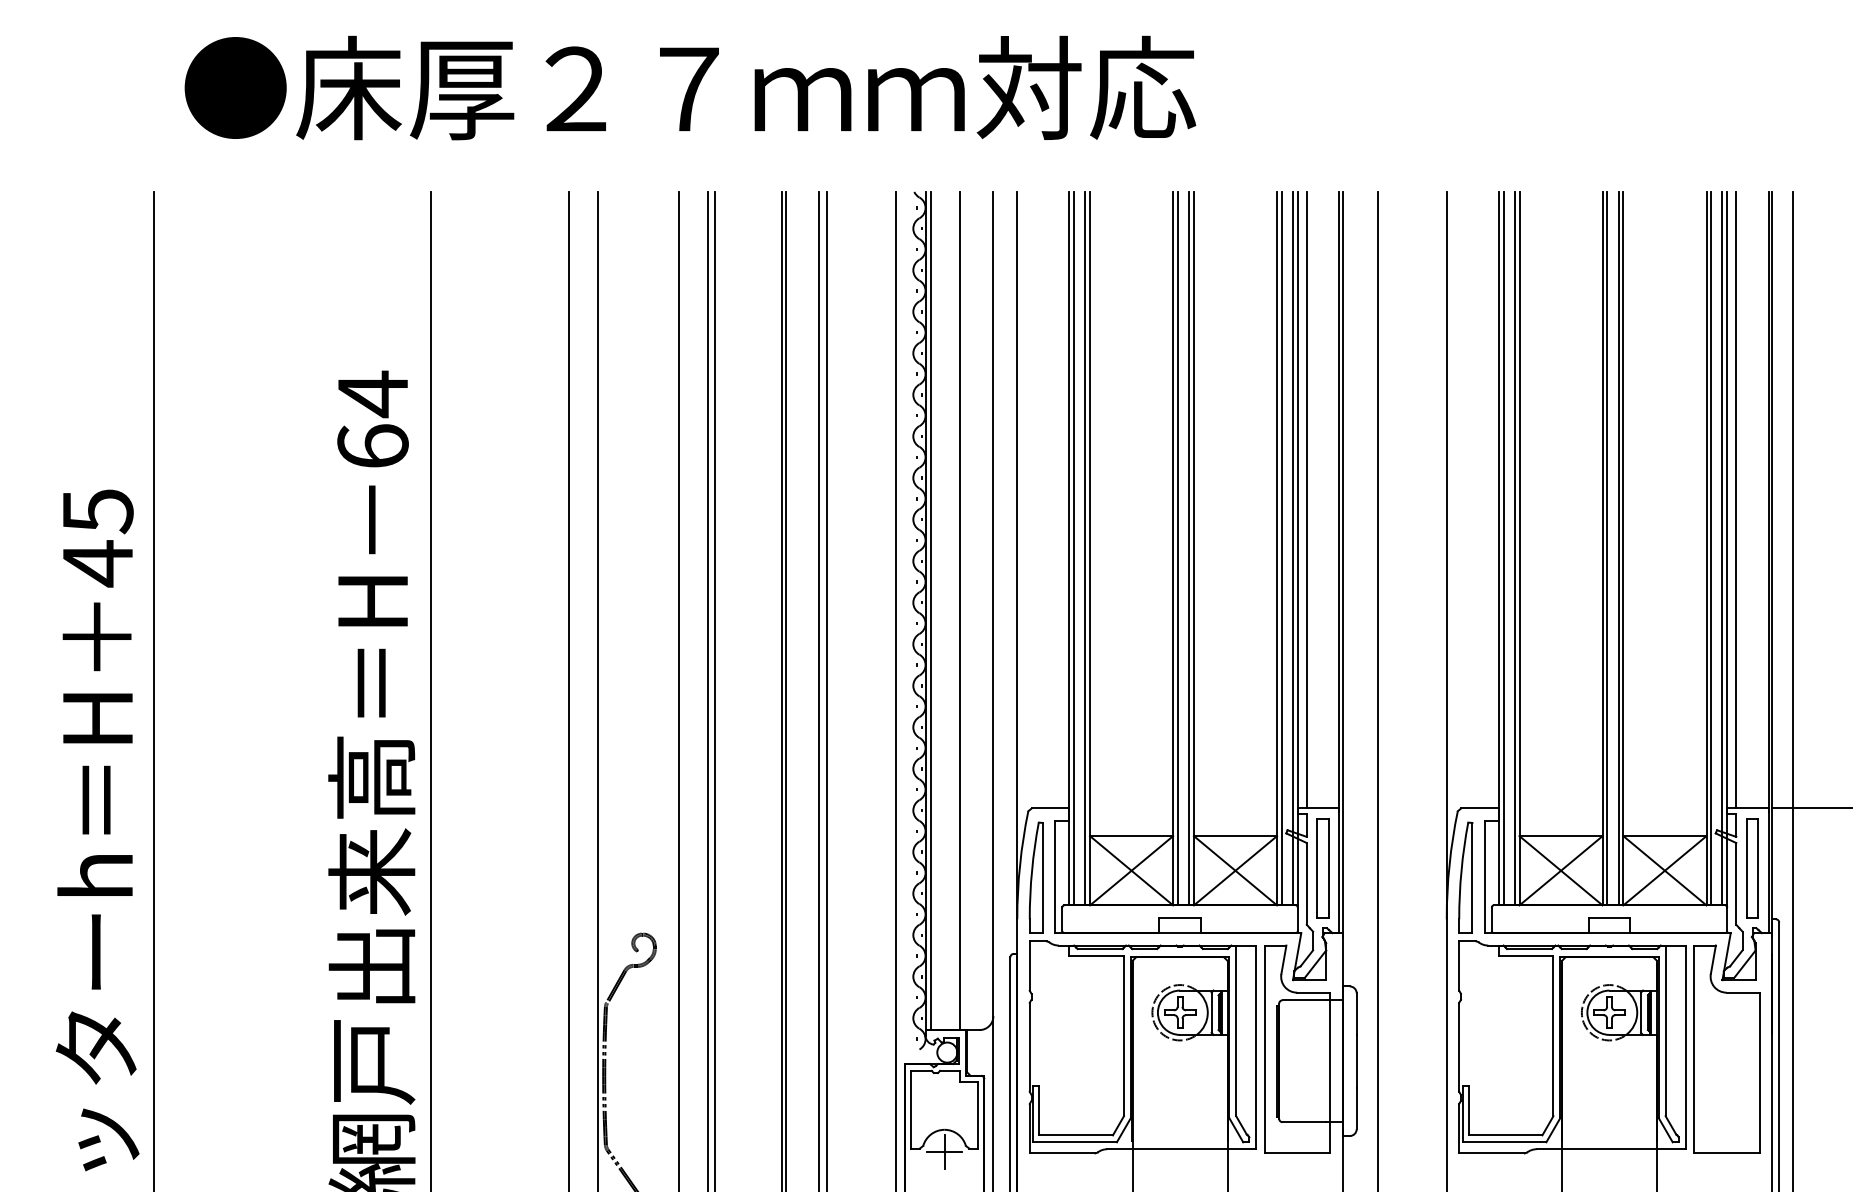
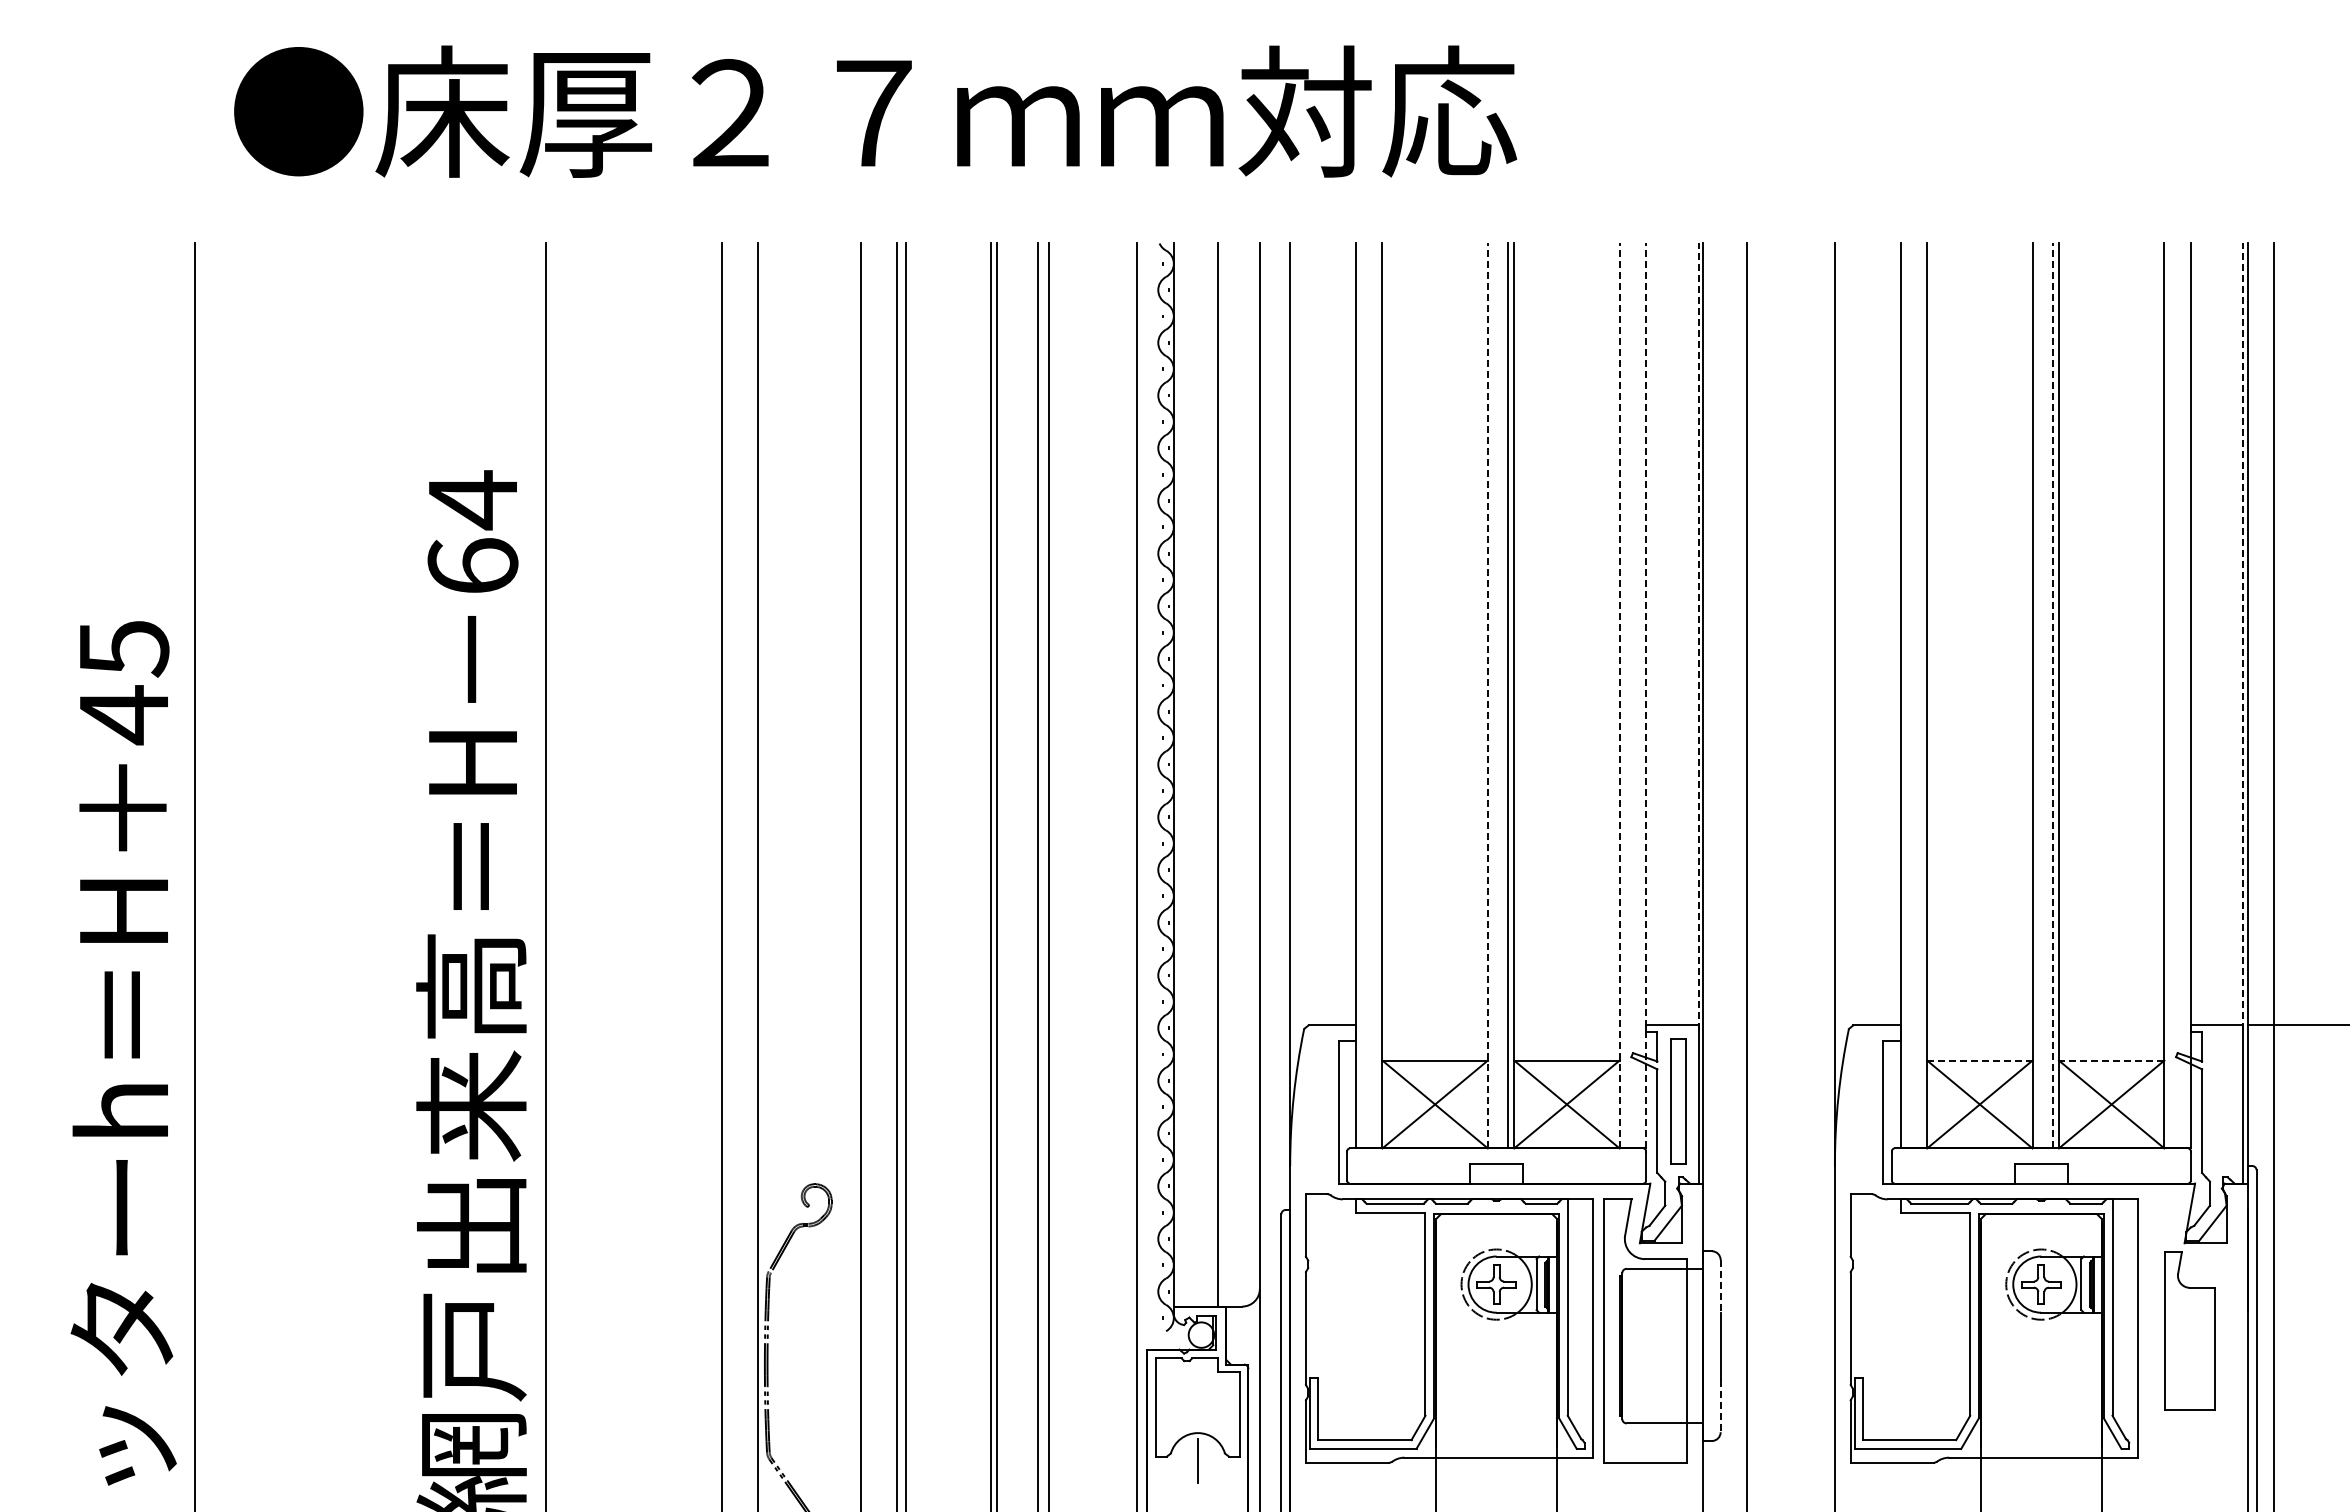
line: (1306, 500) -> (1657, 634), removed
line: (1736, 500) -> (2202, 634), removed
line: (1339, 501) -> (1698, 636), solid -> dashed
line: (1768, 501) -> (2243, 636), solid -> dashed
line: (1074, 548) -> (1362, 695), removed
line: (1085, 548) -> (1376, 695), removed
line: (1172, 548) -> (1487, 695), solid -> dashed
line: (1178, 548) -> (1494, 695), removed
line: (1276, 548) -> (1619, 695), solid -> dashed
line: (1281, 548) -> (1625, 695), removed
line: (1292, 548) -> (1639, 695), removed
line: (1298, 548) -> (1646, 695), solid -> dashed
line: (1503, 548) -> (1906, 695), removed
line: (1515, 548) -> (1921, 695), removed
line: (1607, 548) -> (2038, 695), removed
line: (1618, 548) -> (2052, 695), solid -> dashed
line: (1711, 548) -> (2170, 695), removed
line: (1722, 548) -> (2184, 695), removed
line: (930, 610) -> (1180, 774), removed
line: (1560, 836) -> (1979, 1060), solid -> dashed
line: (1664, 836) -> (2111, 1060), solid -> dashed
part: (1752, 868) -> (2222, 1101), removed
part: (1036, 877) -> (1314, 1113), removed
part: (1465, 877) -> (1858, 1113), removed
line: (1356, 1014) -> (1720, 1286), solid -> dashed
part: (1727, 1048) -> (2190, 1330), size x0.6
line: (1356, 1108) -> (1720, 1406), solid -> dashed
line: (944, 1152) -> (1197, 1461), removed

